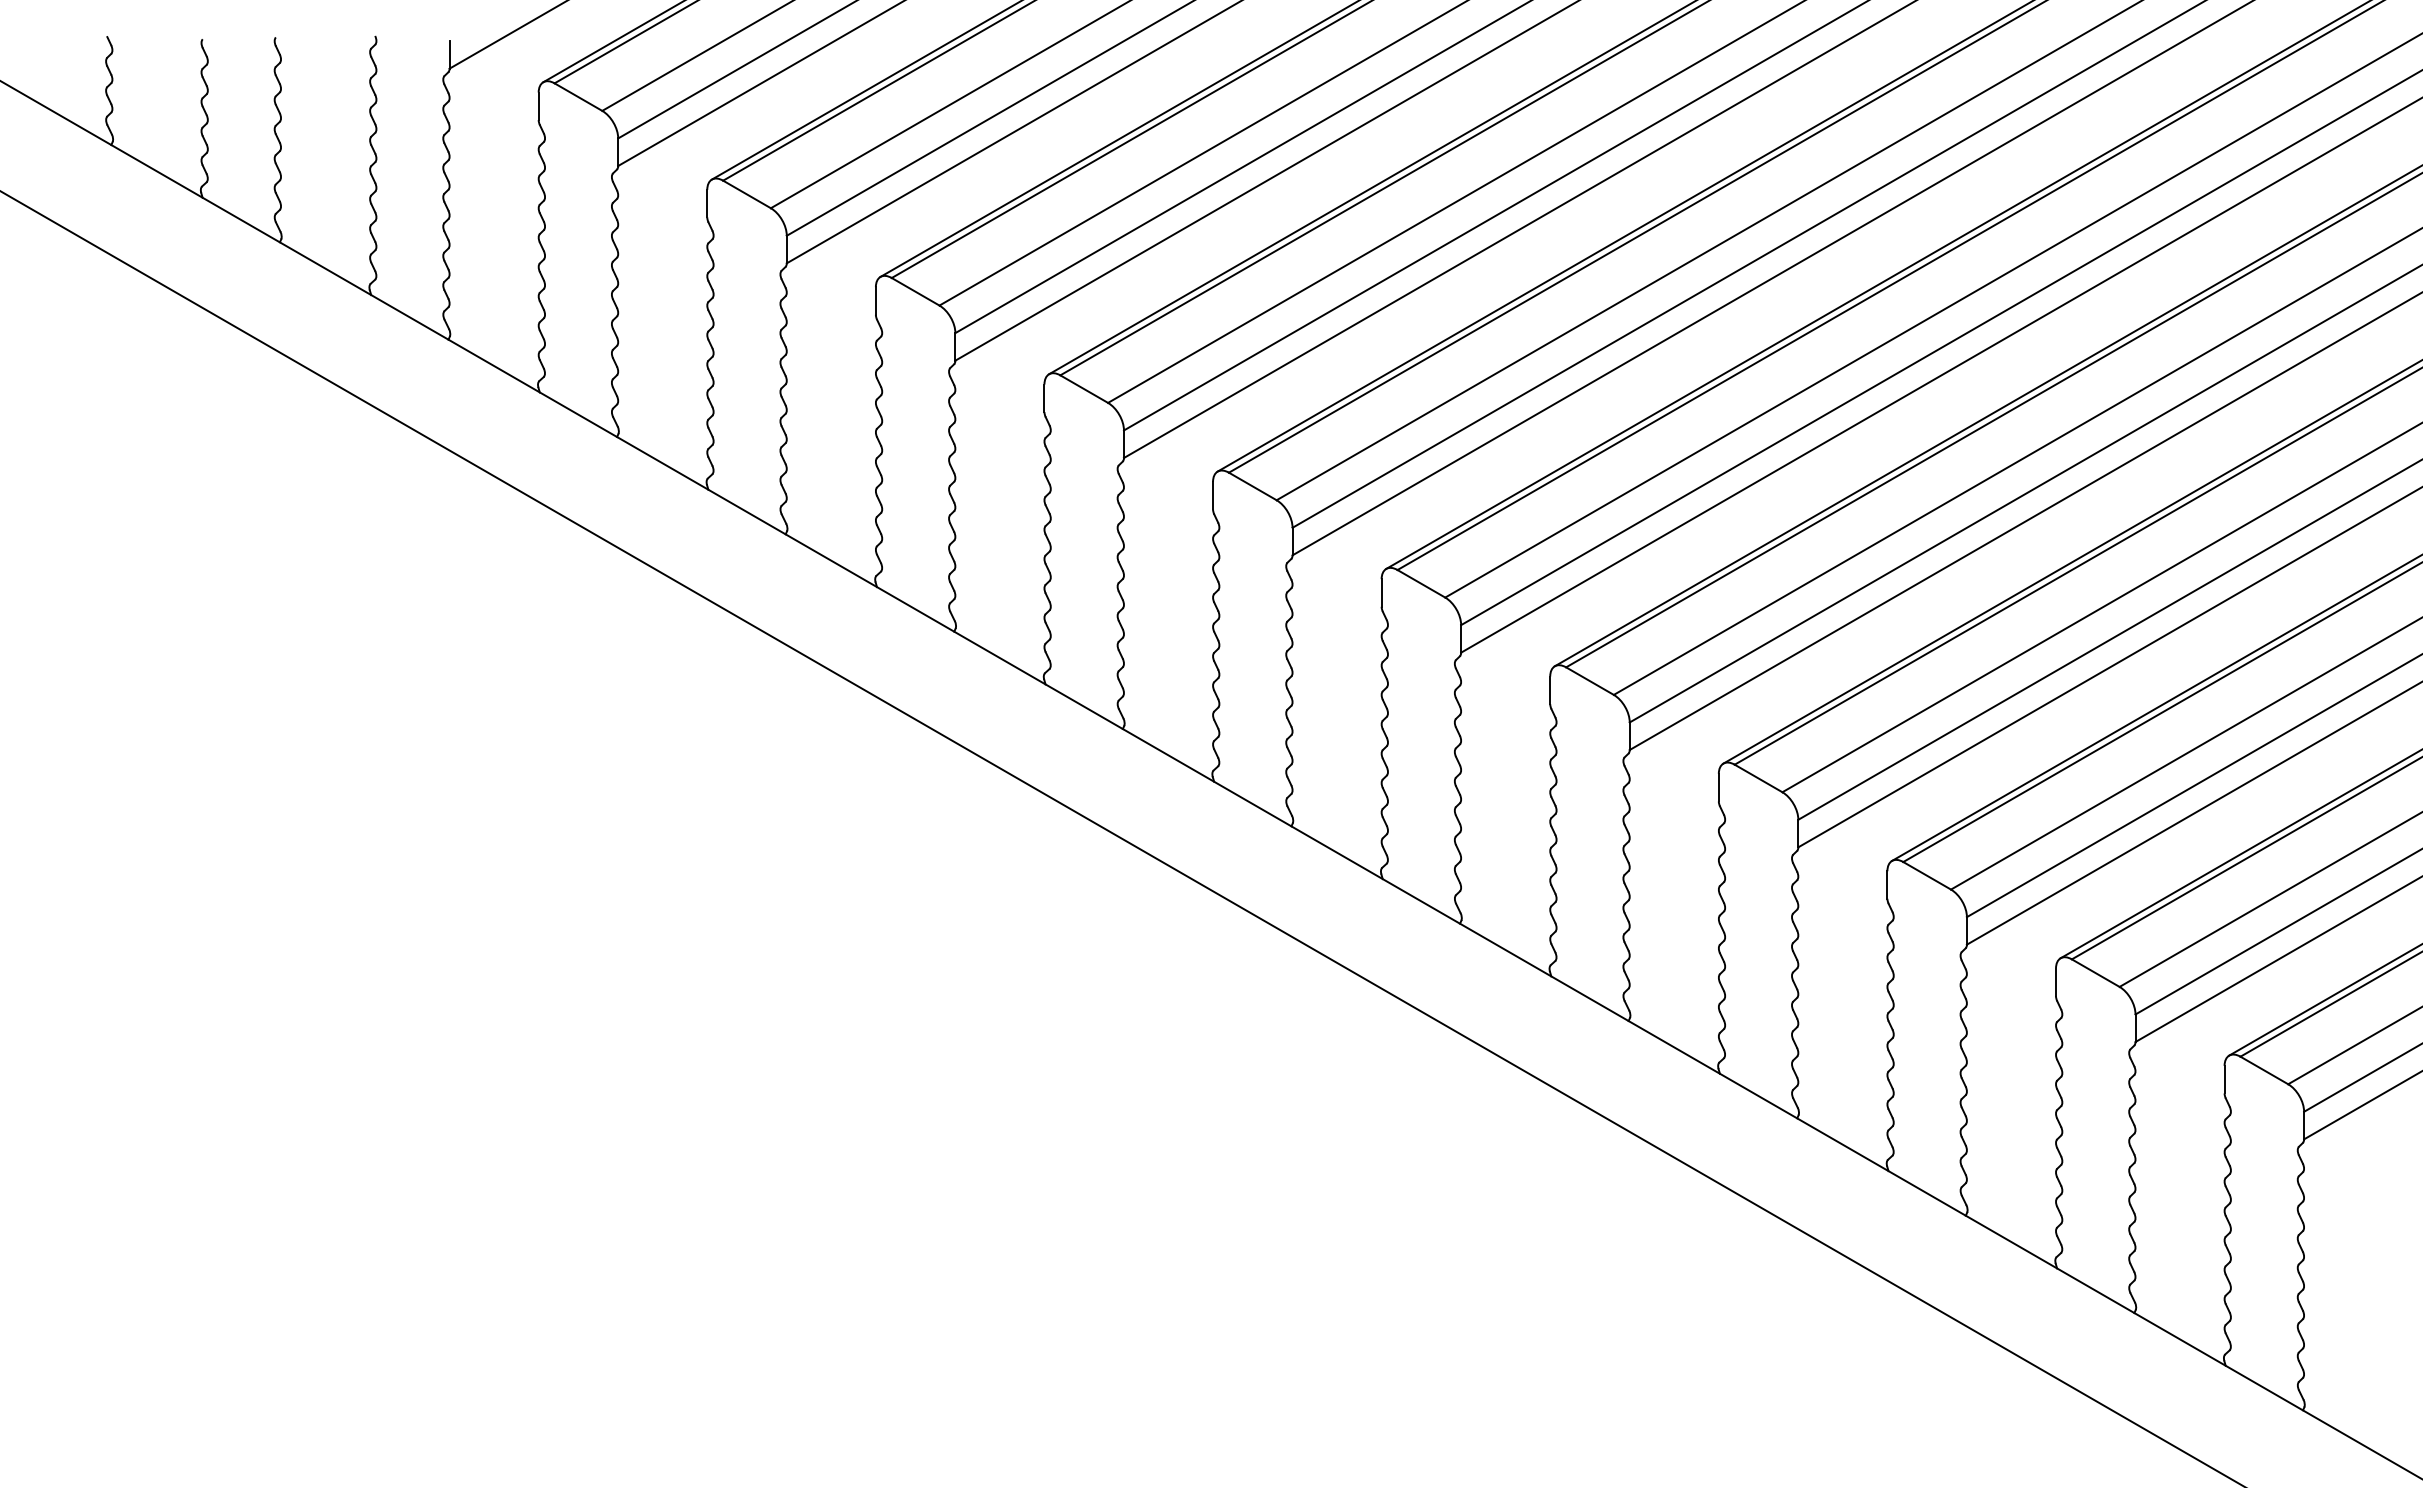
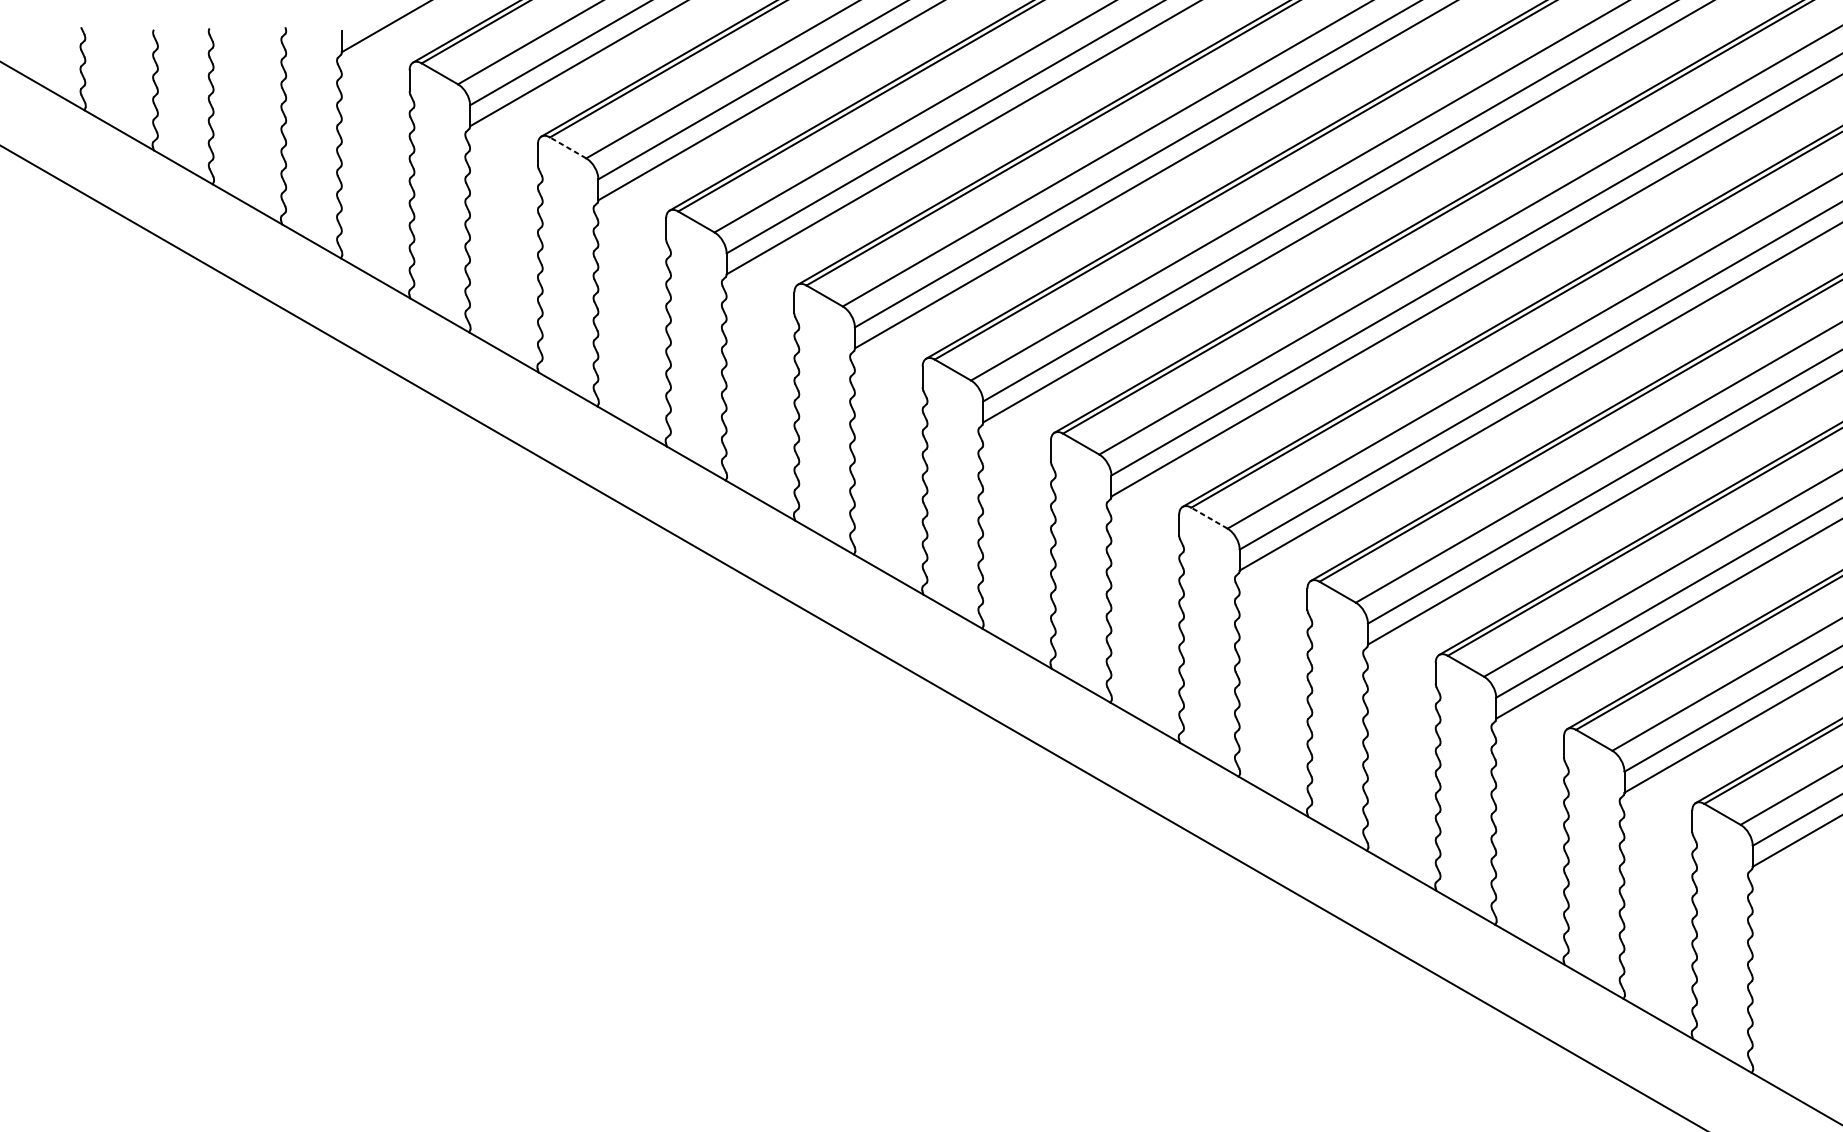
line: (747, 194) -> (568, 147), solid -> dashed
line: (1589, 681) -> (1209, 518), solid -> dashed

